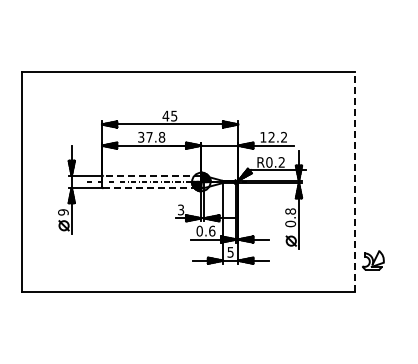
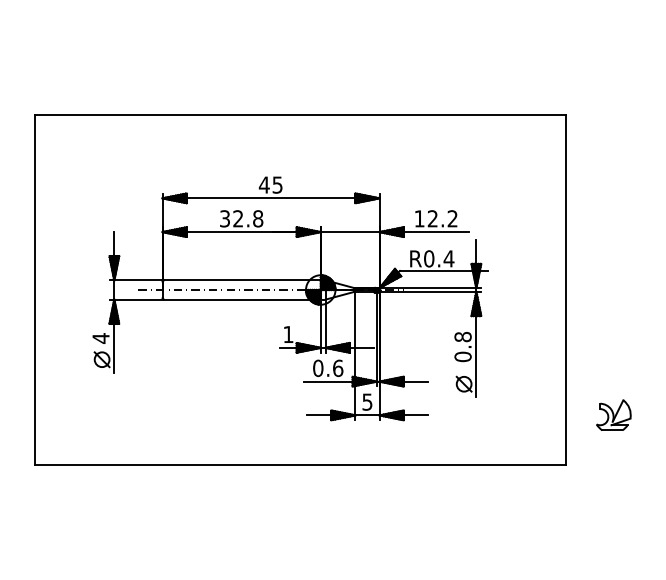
text: (149, 137) -> (238, 219), 37.8 -> 32.8
text: (281, 162) -> (448, 258), R0.2 -> R0.4
line: (151, 175) -> (241, 279), dashed -> solid
line: (355, 182) -> (566, 290), dashed -> solid
line: (152, 188) -> (242, 300), dashed -> solid
text: (181, 209) -> (289, 333), 3 -> 1
text: (63, 212) -> (101, 338), 9 -> 4
part: (373, 260) -> (614, 415), moved

